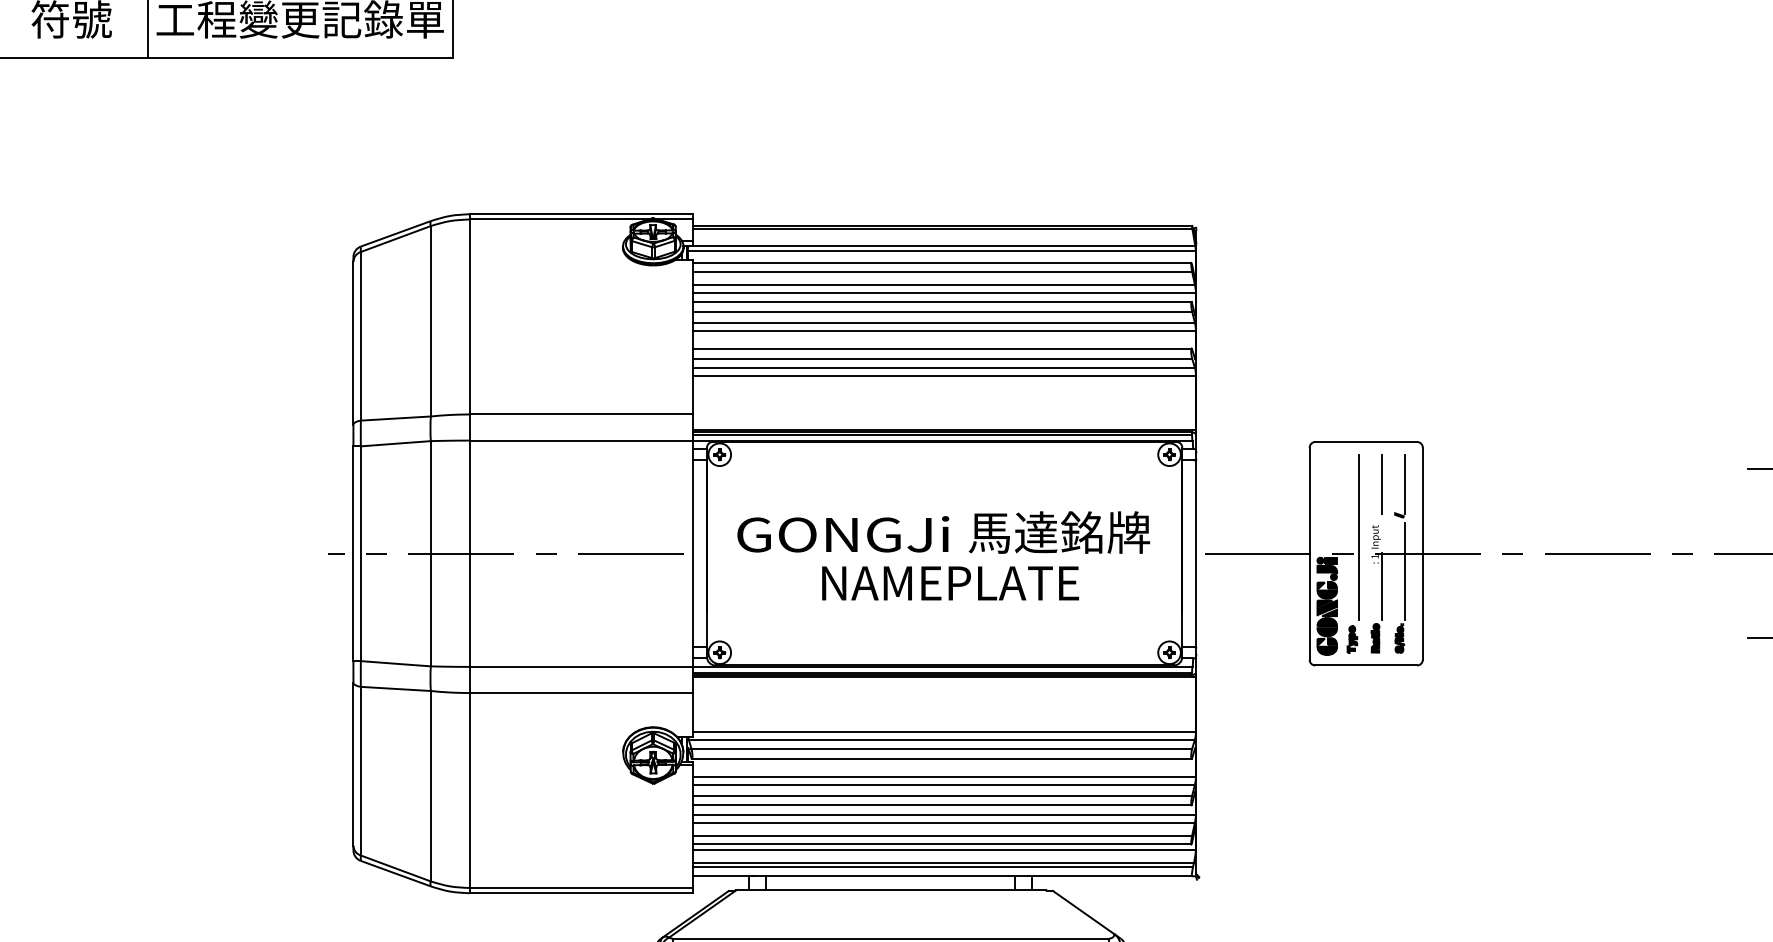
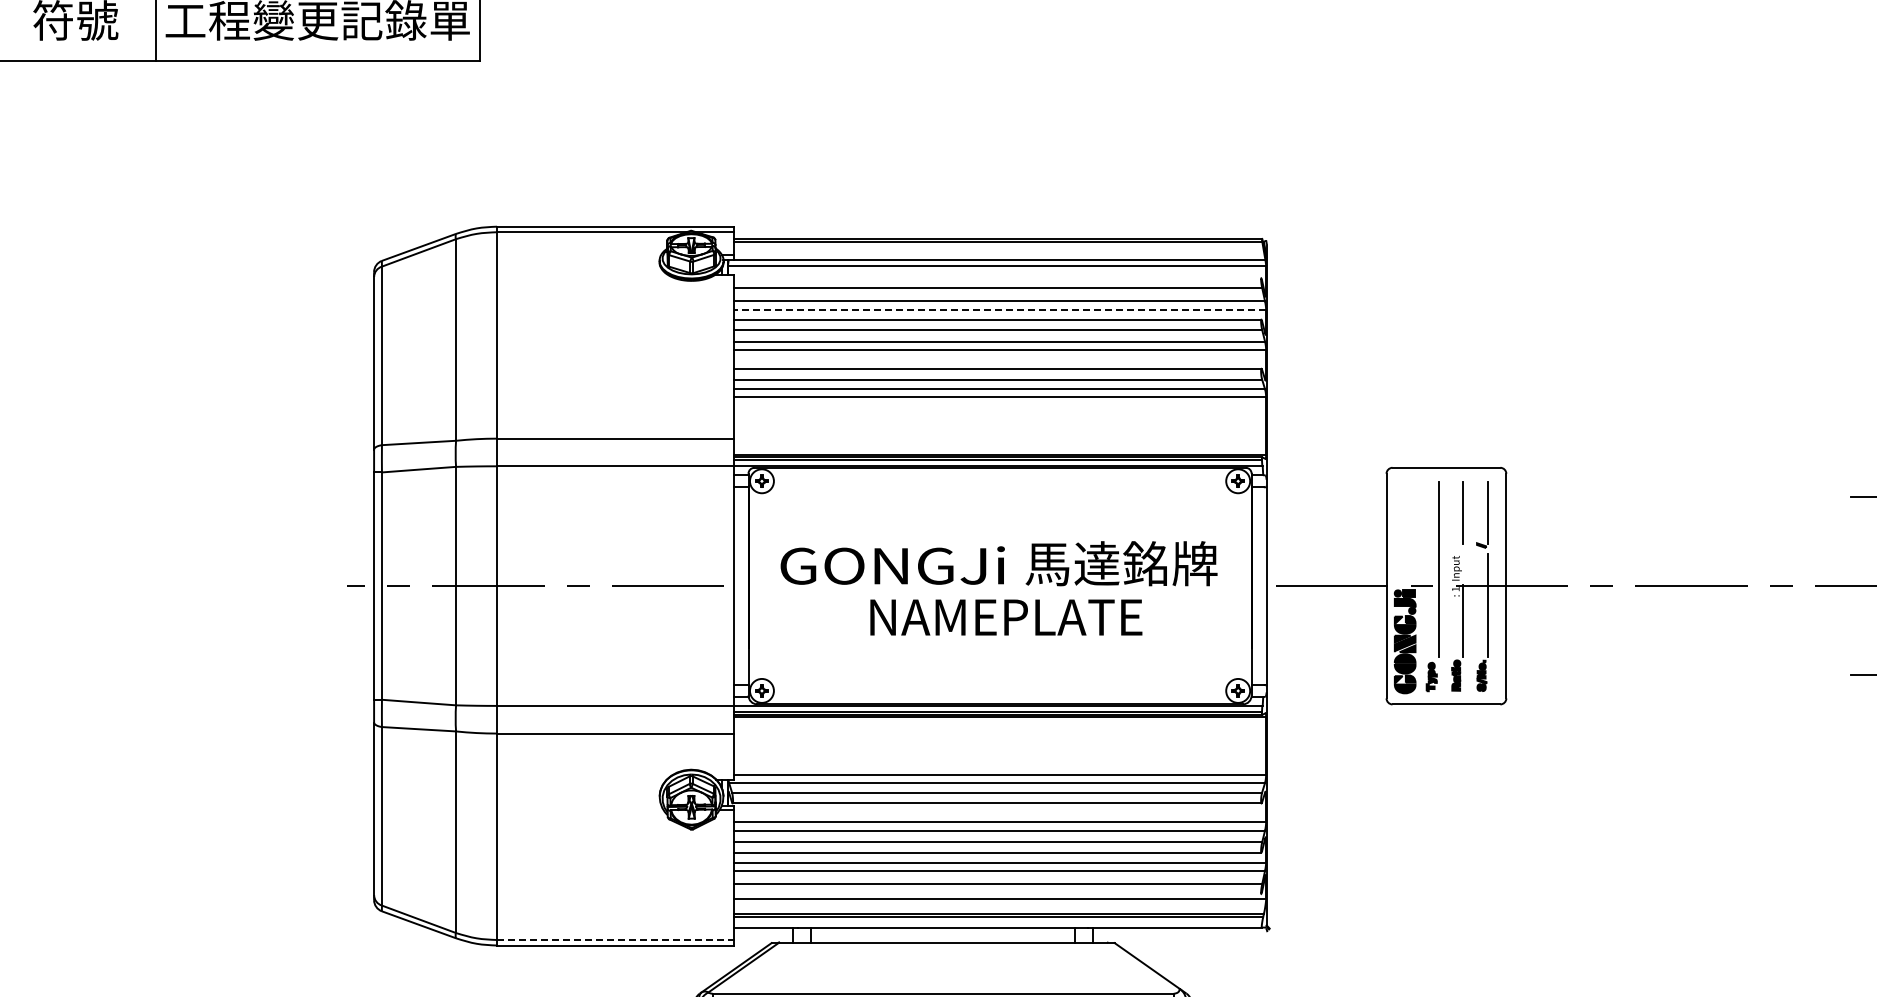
line: (942, 263) -> (997, 278), removed
line: (944, 292) -> (999, 309), solid -> dashed
line: (942, 844) -> (997, 893), removed
line: (581, 888) -> (615, 940), solid -> dashed

